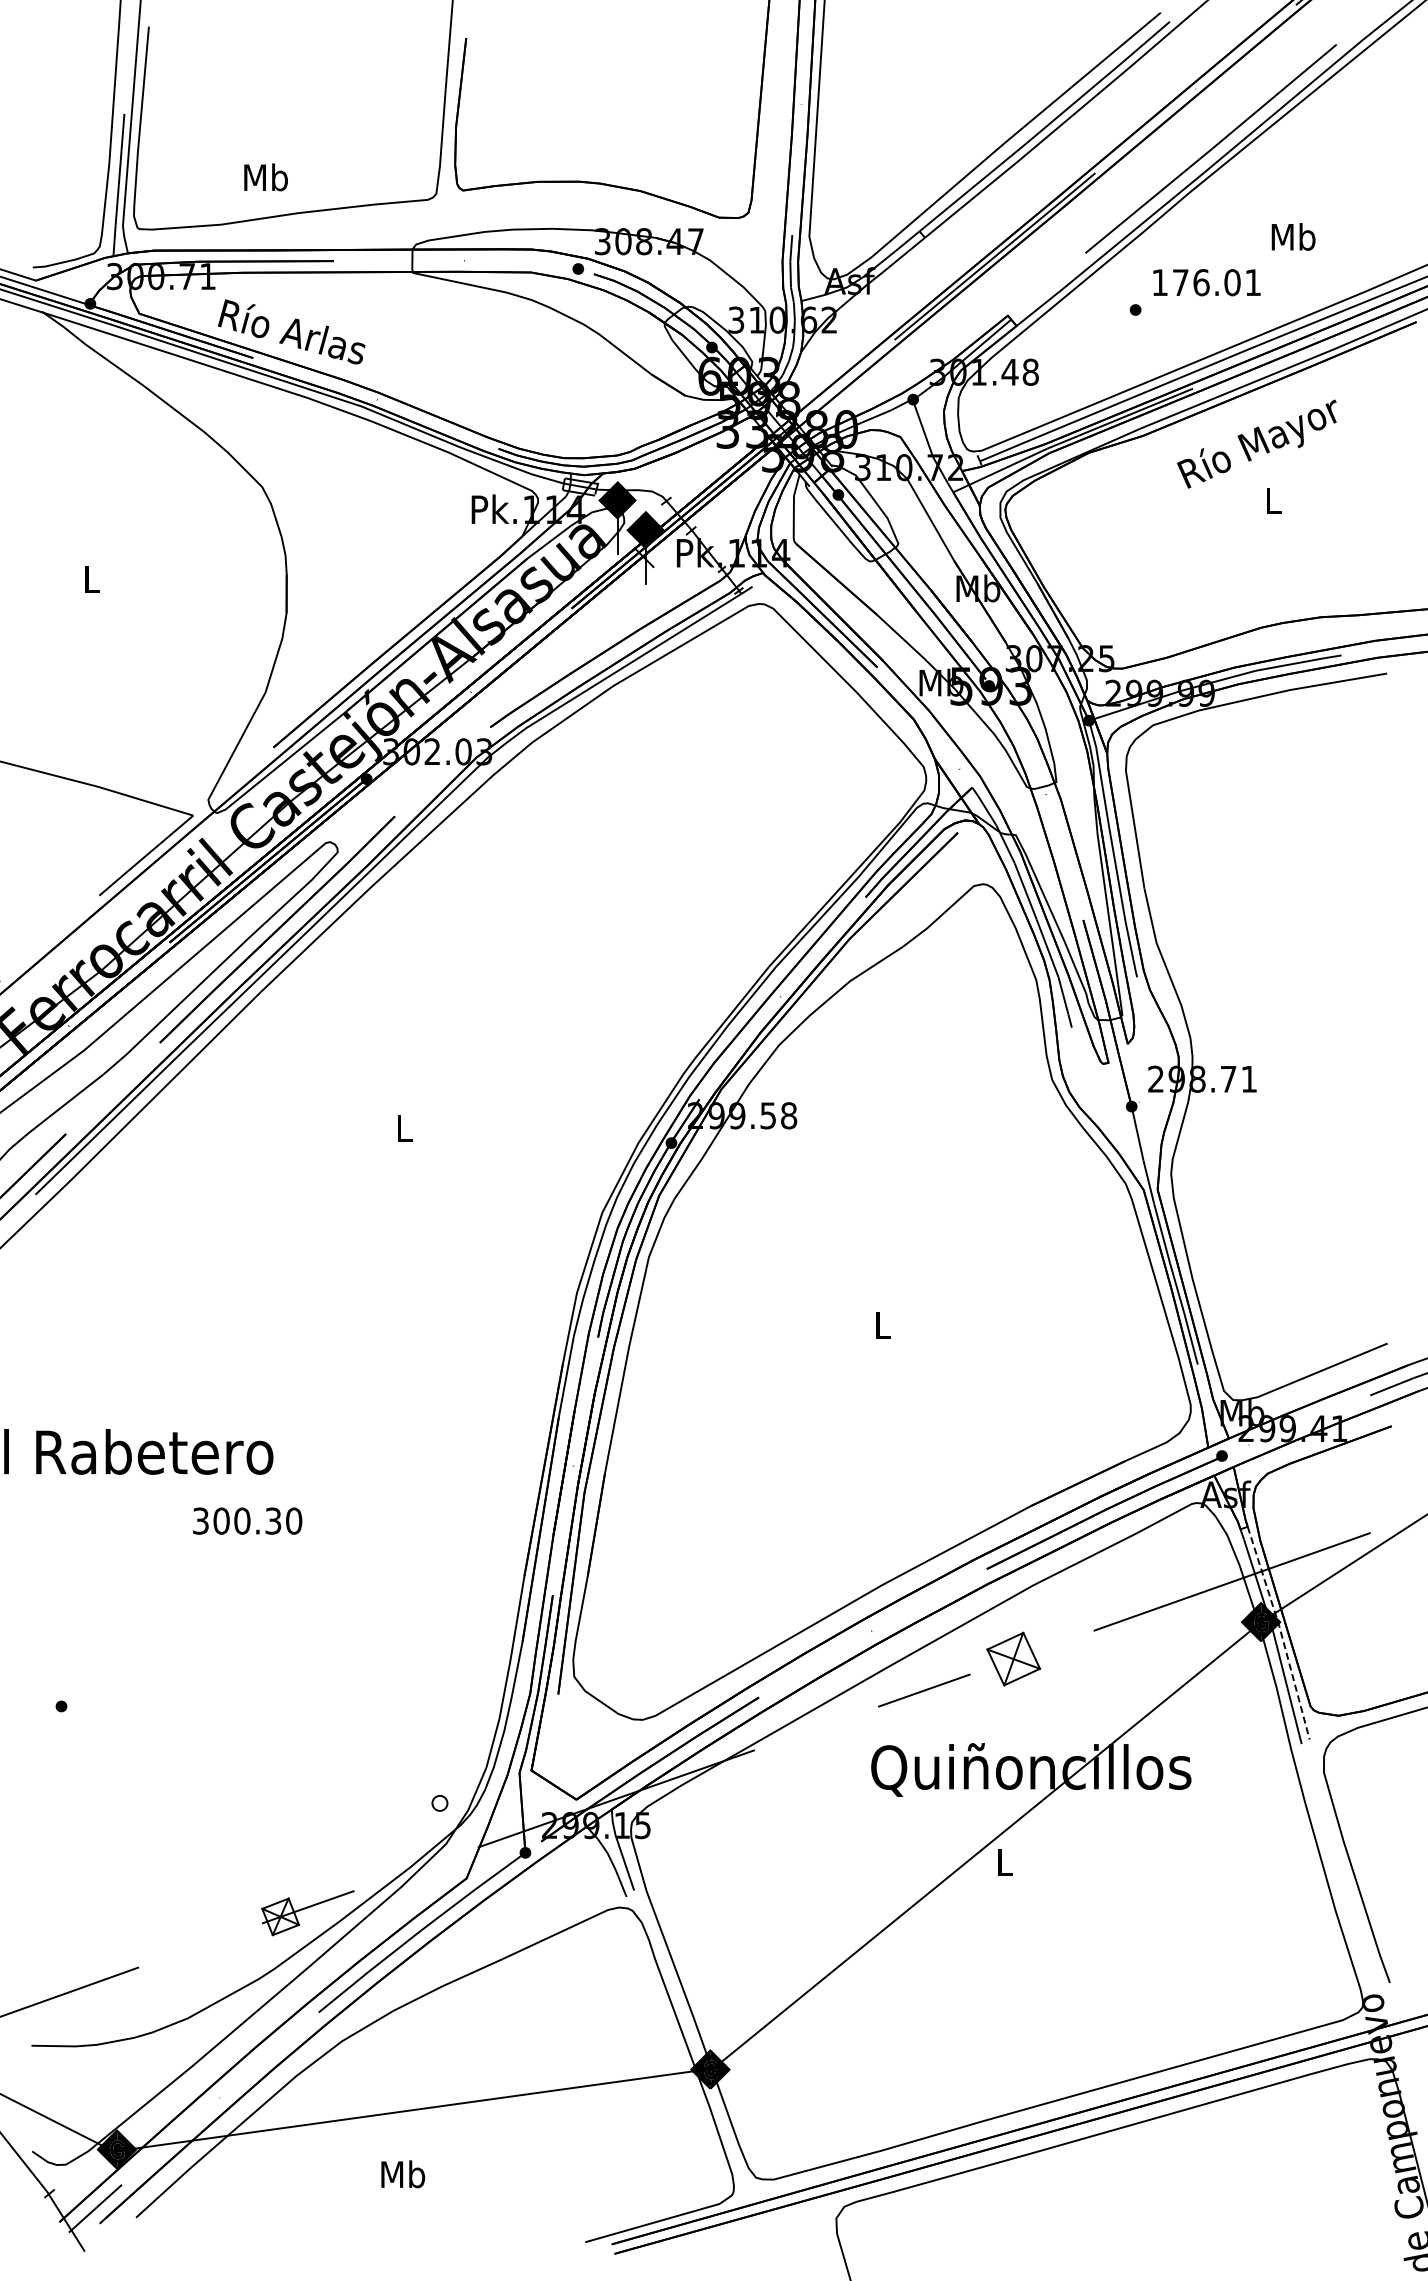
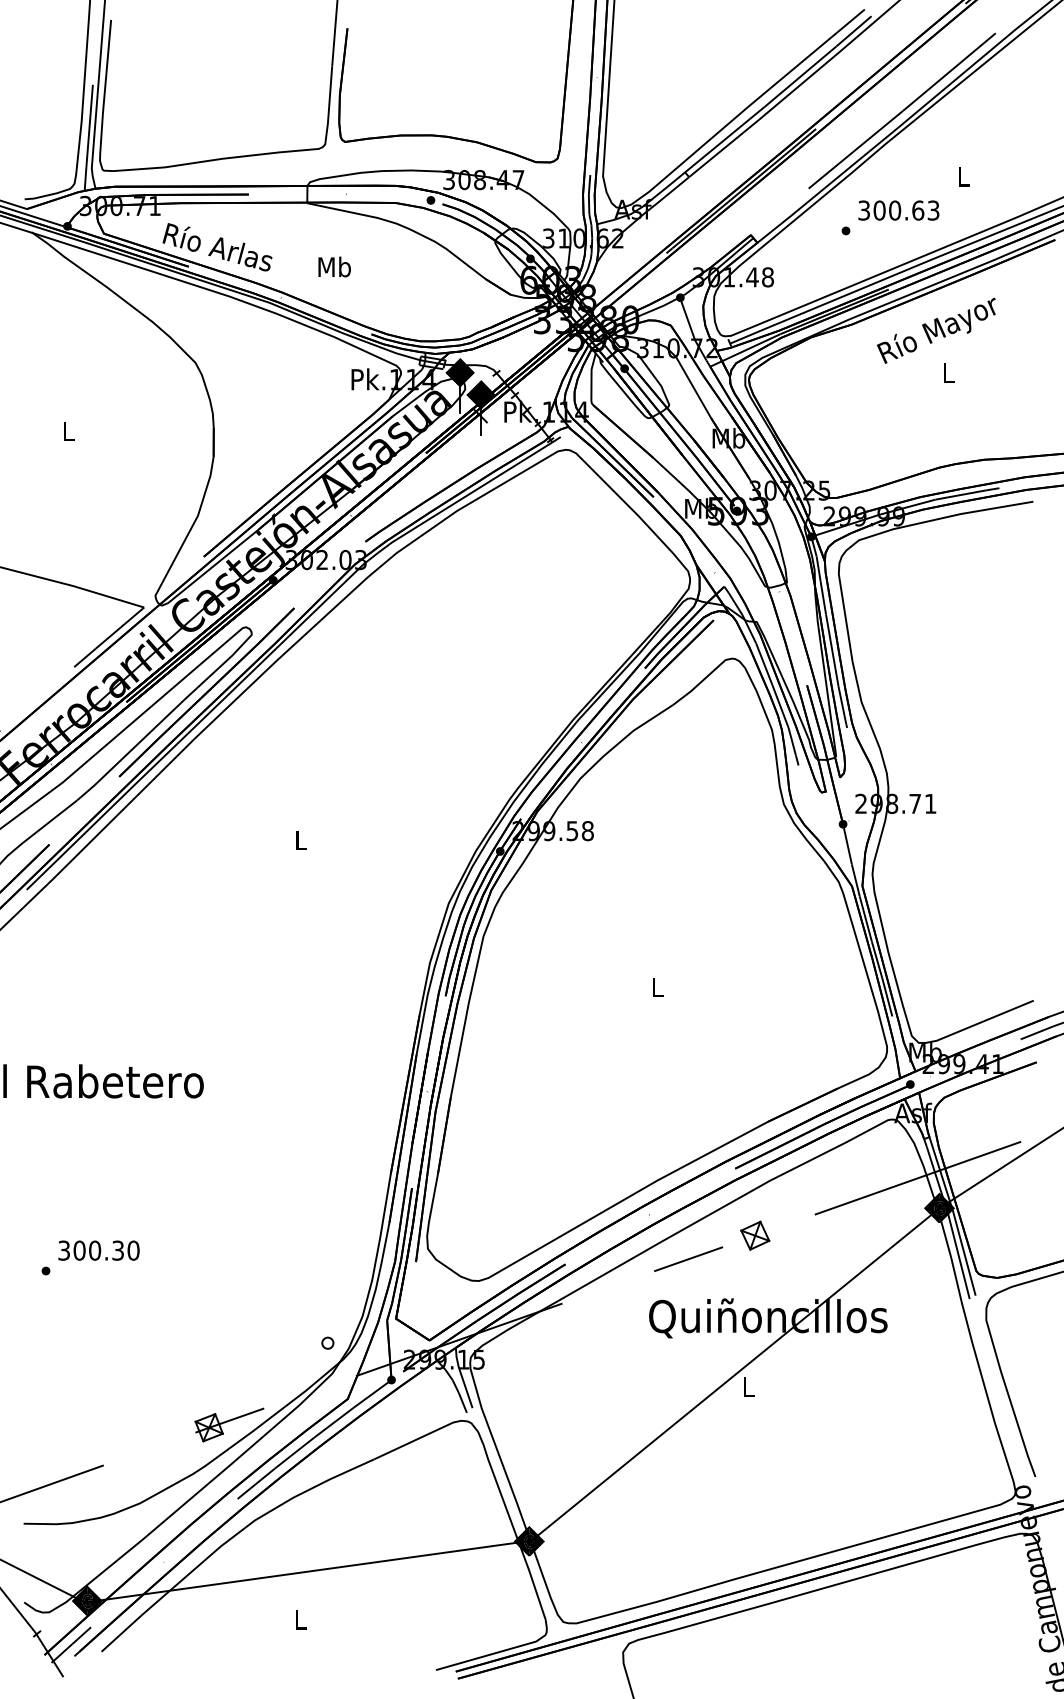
text: (265, 177) -> (334, 267), moved
text: (1293, 236) -> (963, 176), Mb -> L
text: (1206, 282) -> (898, 210), 176.01 -> 300.63
text: (247, 1520) -> (98, 1250), moved
line: (1280, 1632) -> (953, 1215), dashed -> solid
part: (1013, 1658) -> (755, 1235), size x0.71
text: (403, 2174) -> (300, 1619), Mb -> L

